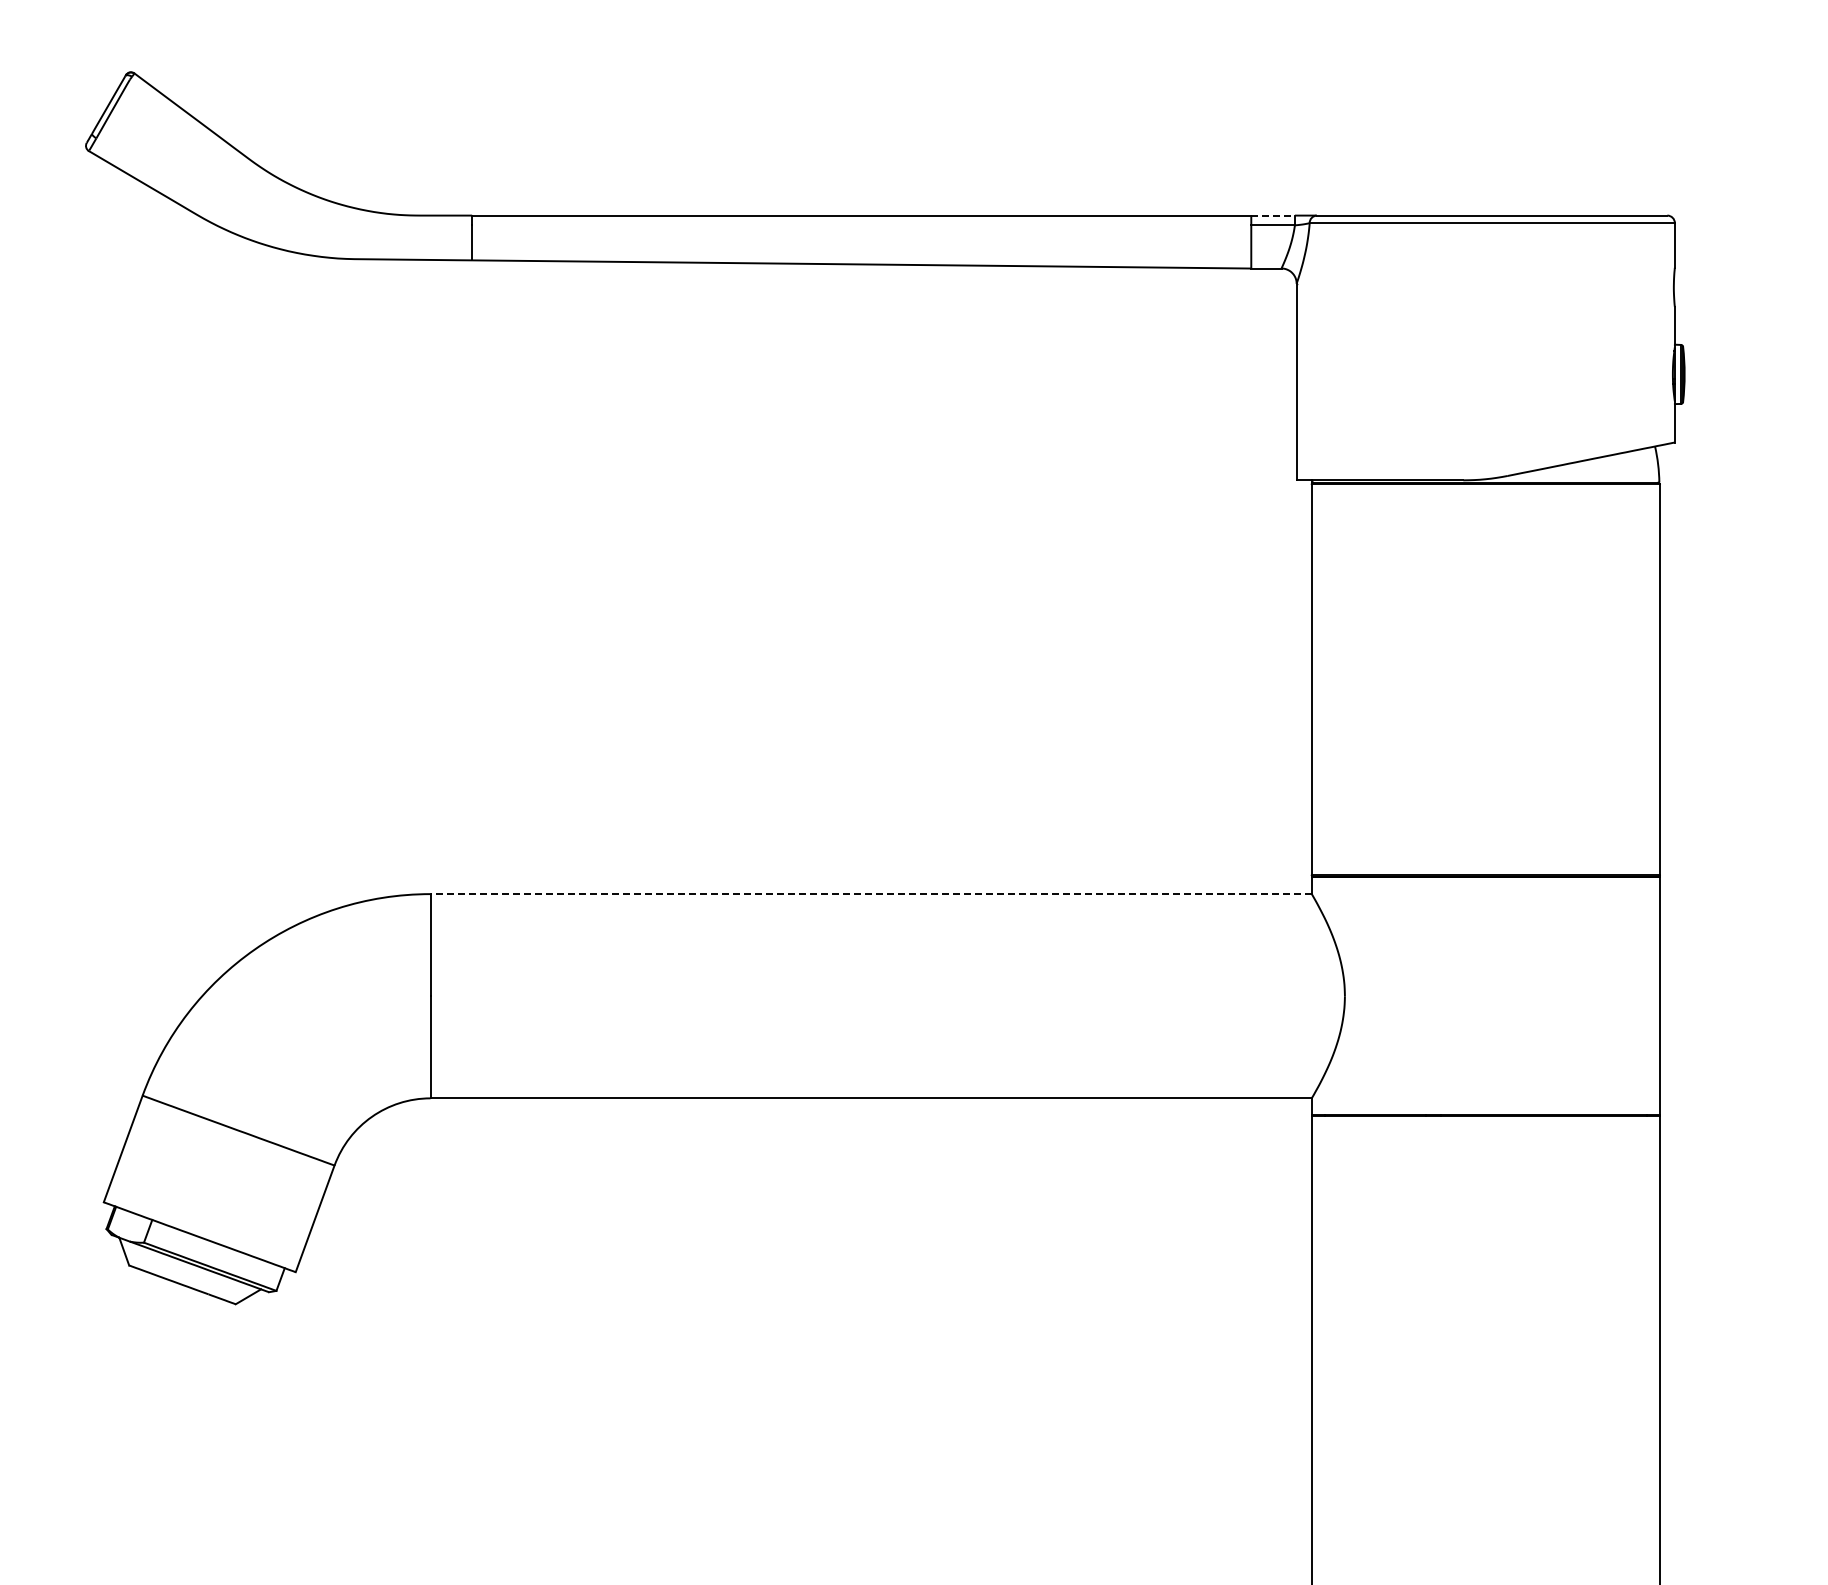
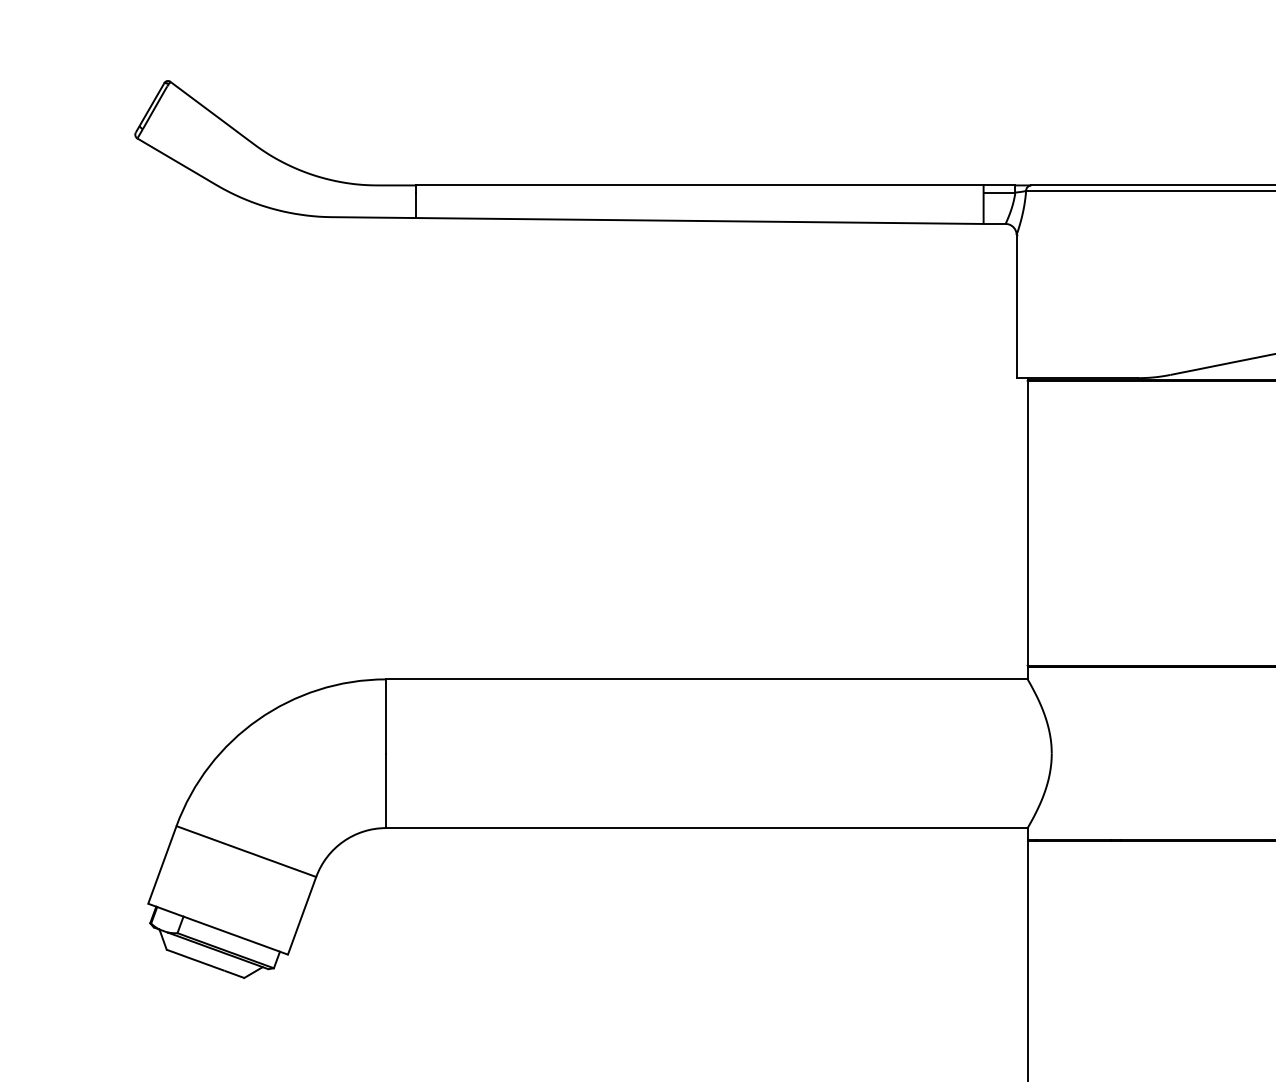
line: (1273, 215) -> (999, 185), dashed -> solid
line: (871, 894) -> (707, 679), dashed -> solid

